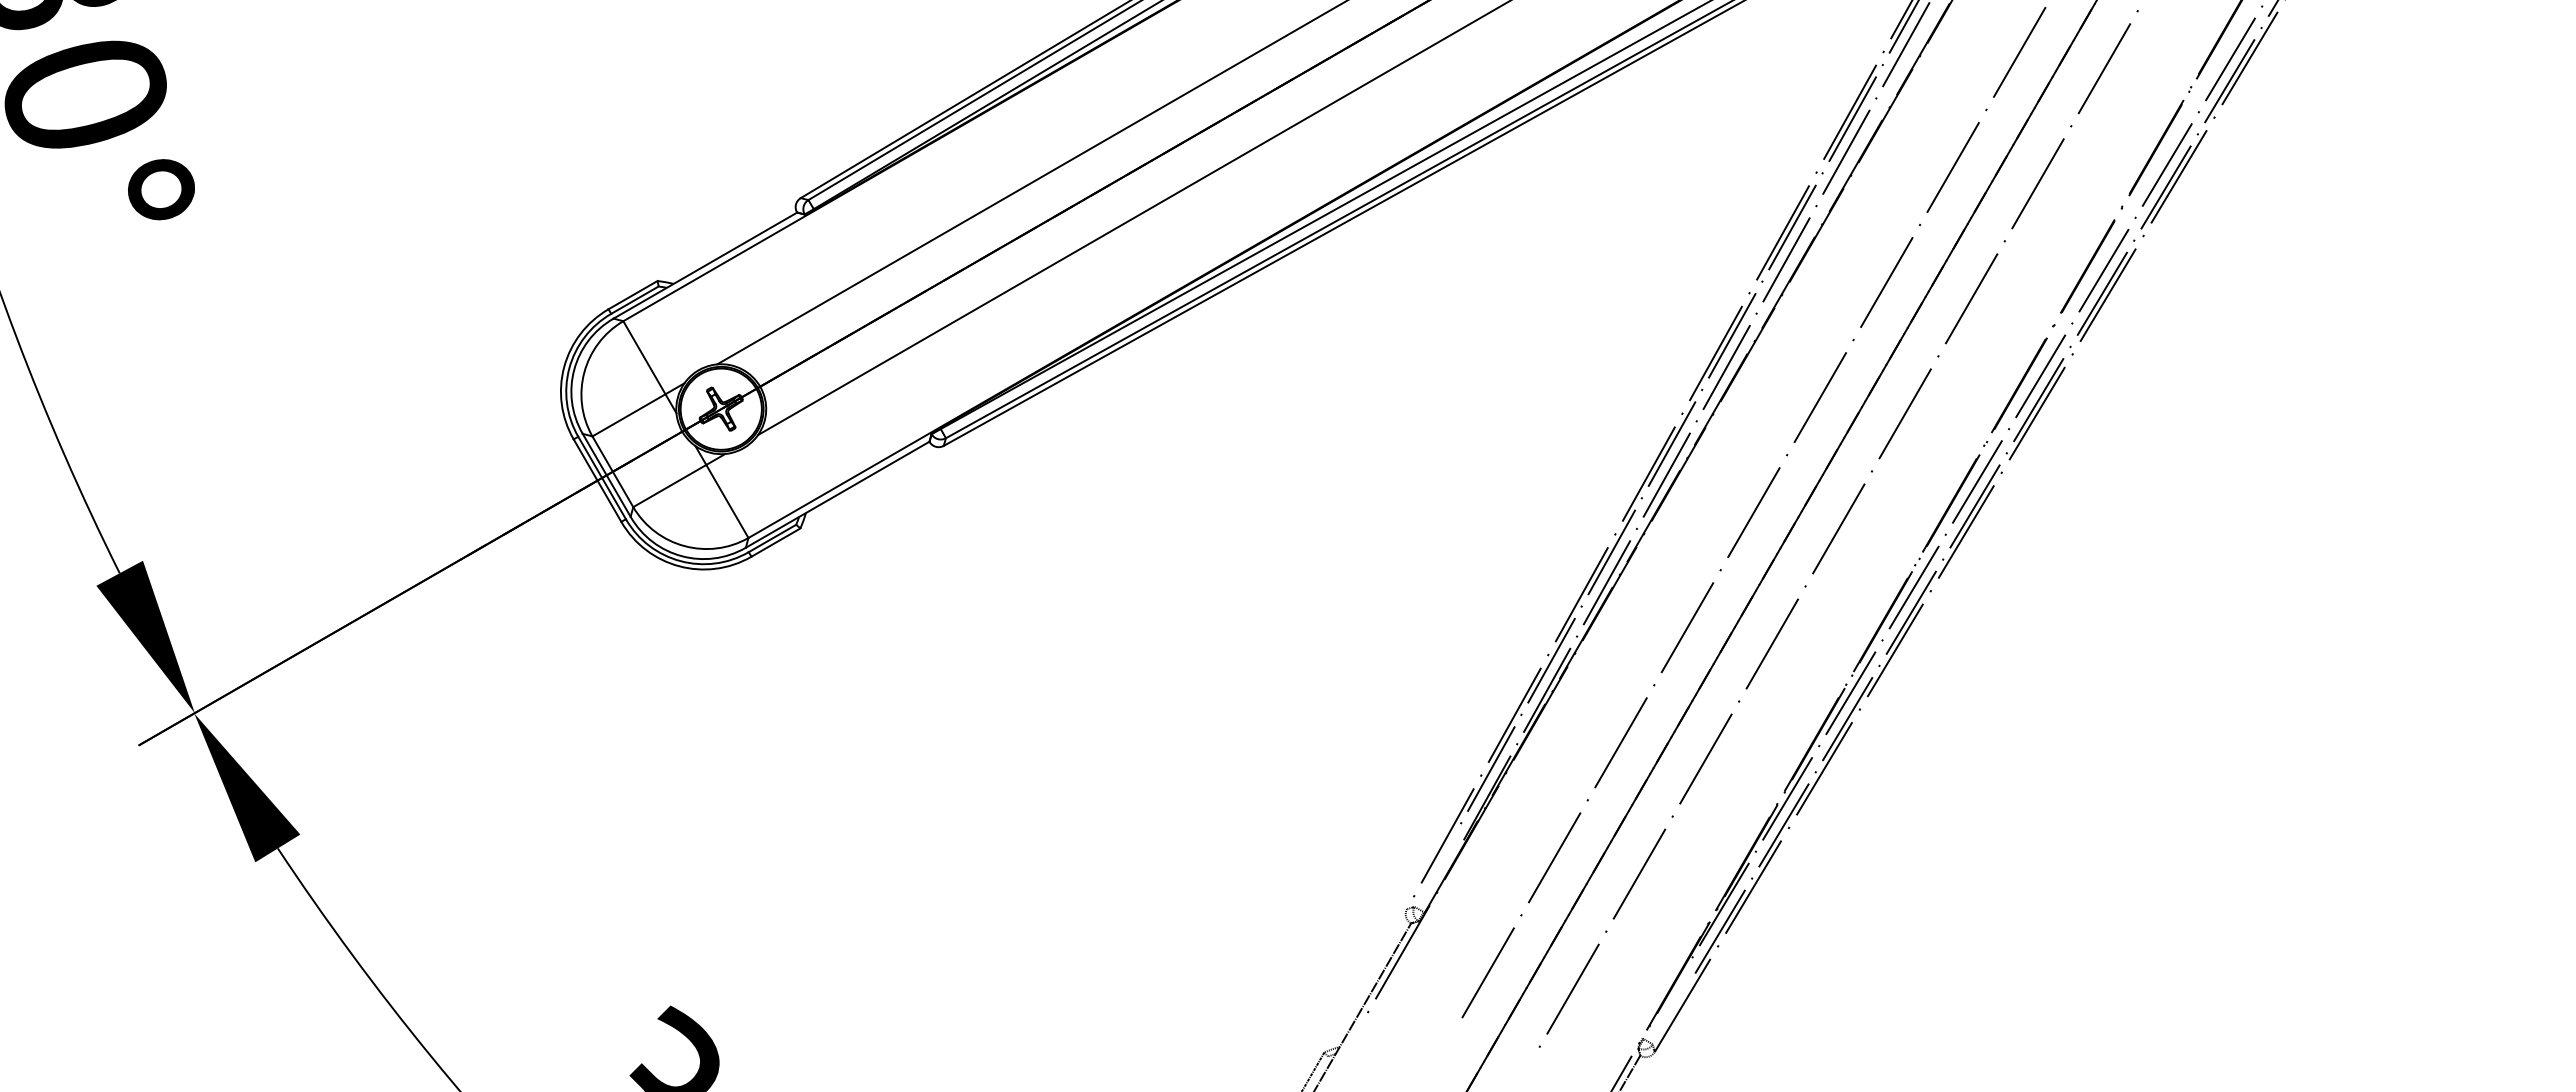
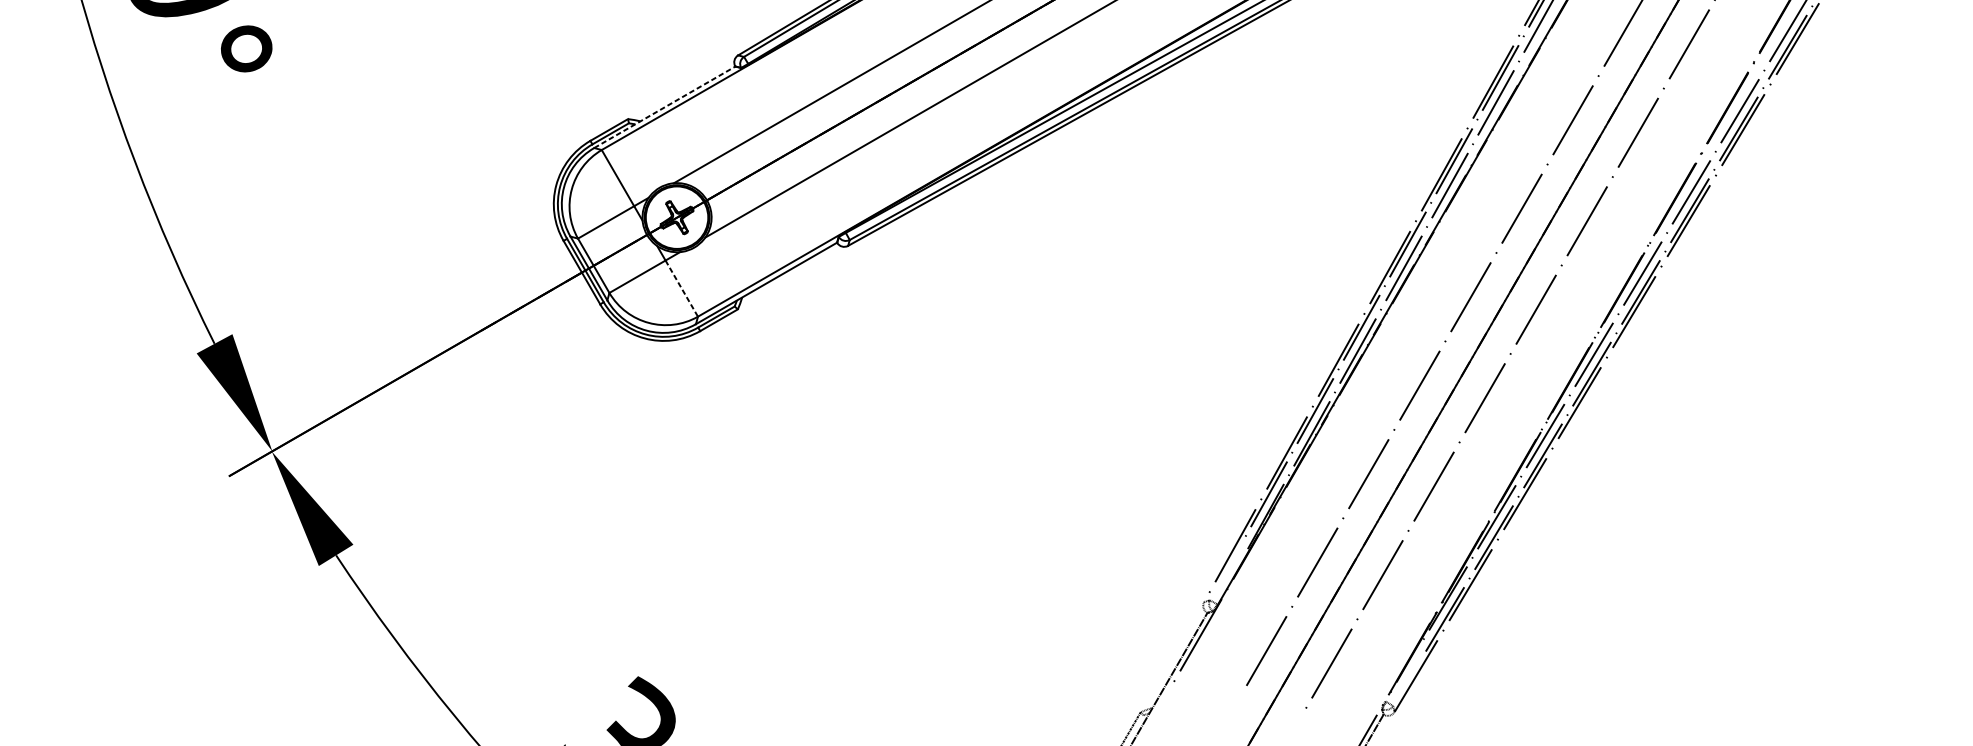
line: (705, 265) -> (664, 107), solid -> dashed
line: (727, 501) -> (681, 288), solid -> dashed

